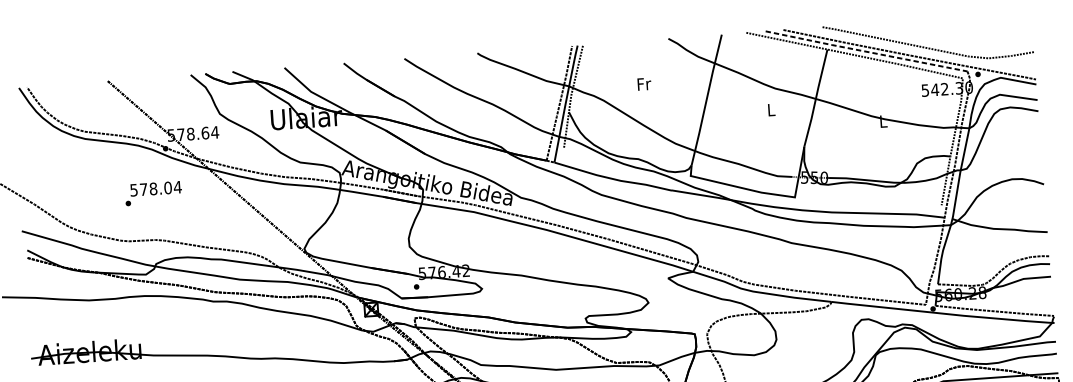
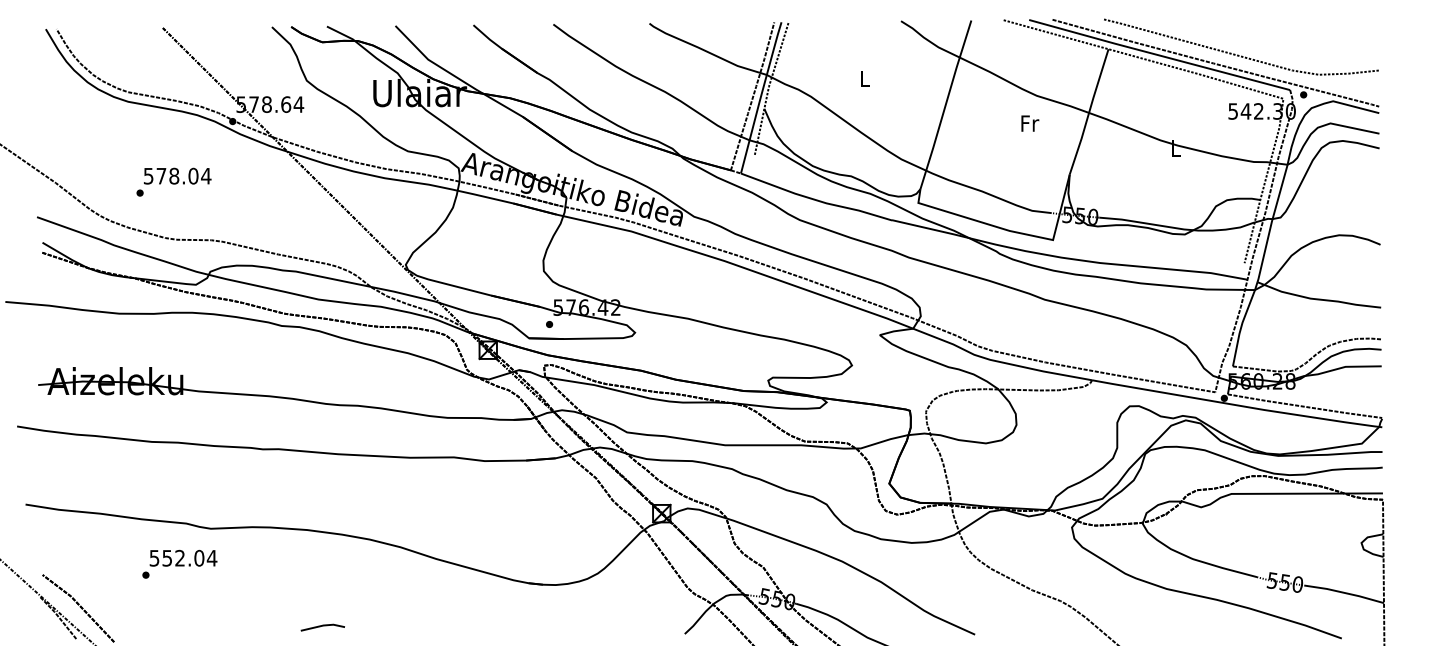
line: (866, 51) -> (1159, 55), dashed -> solid
text: (644, 84) -> (865, 78), Fr -> L
text: (771, 109) -> (1030, 123), L -> Fr
text: (153, 193) -> (173, 181), moved

